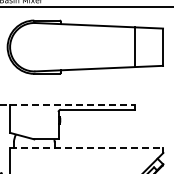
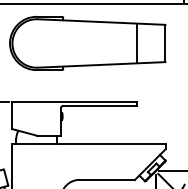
line: (73, 105) -> (75, 101), dashed -> solid
line: (87, 148) -> (89, 144), dashed -> solid

